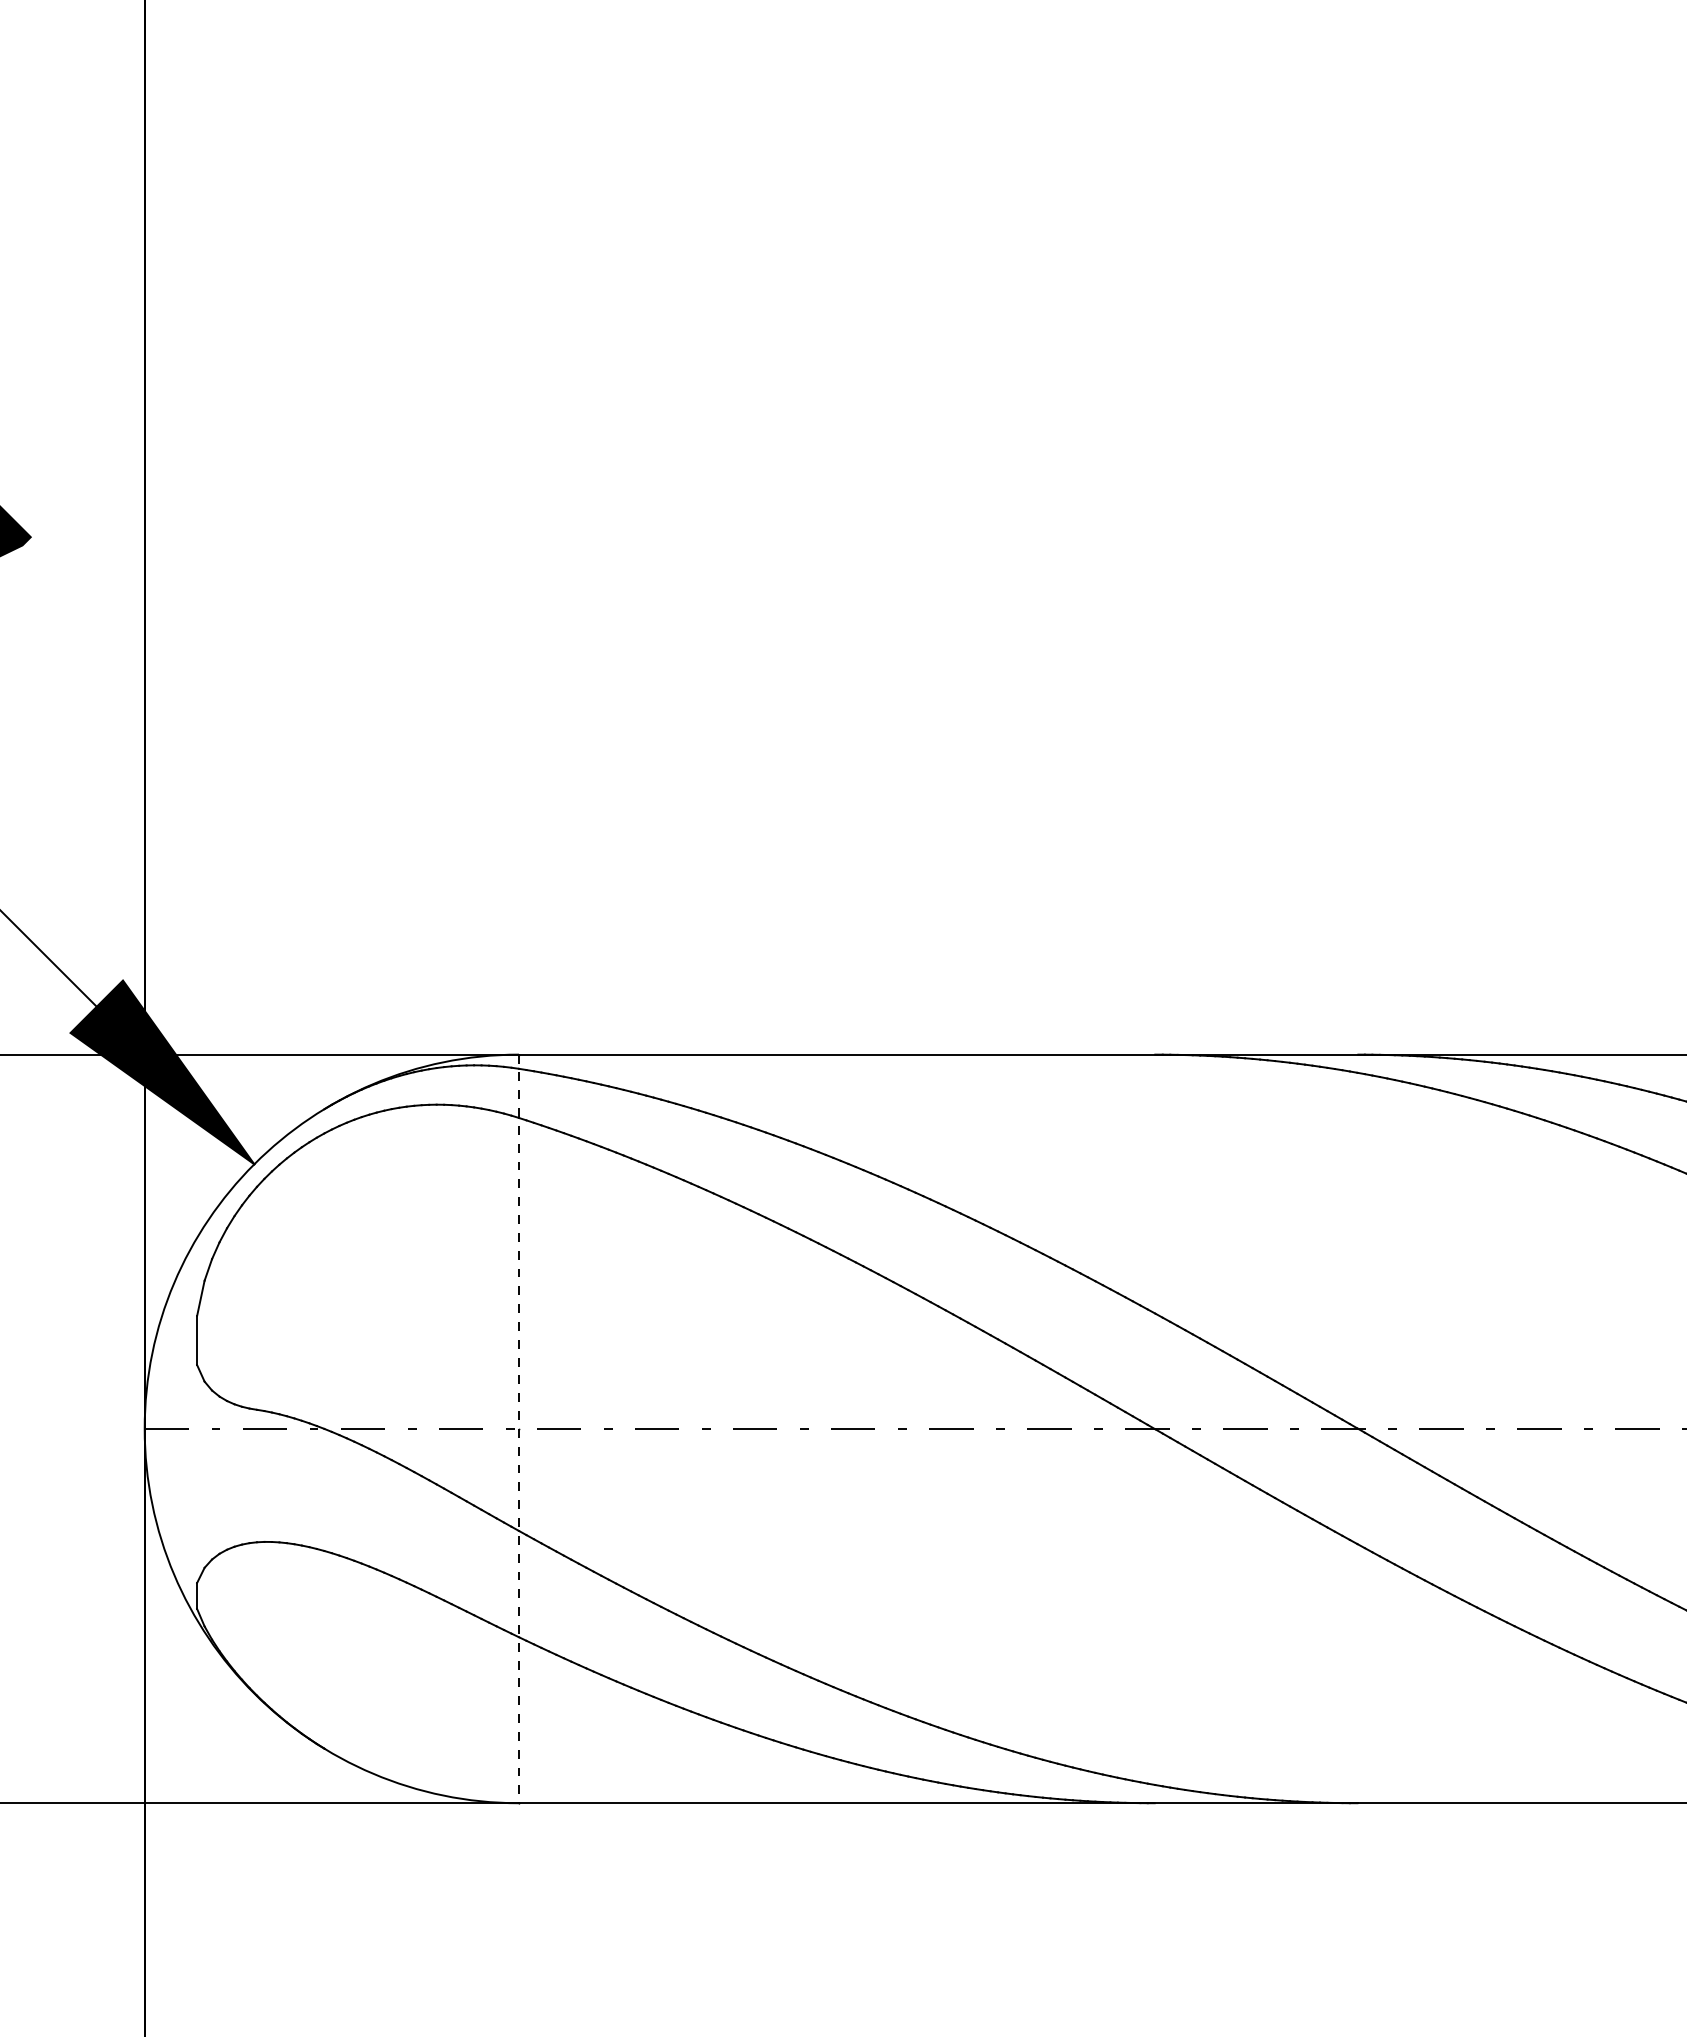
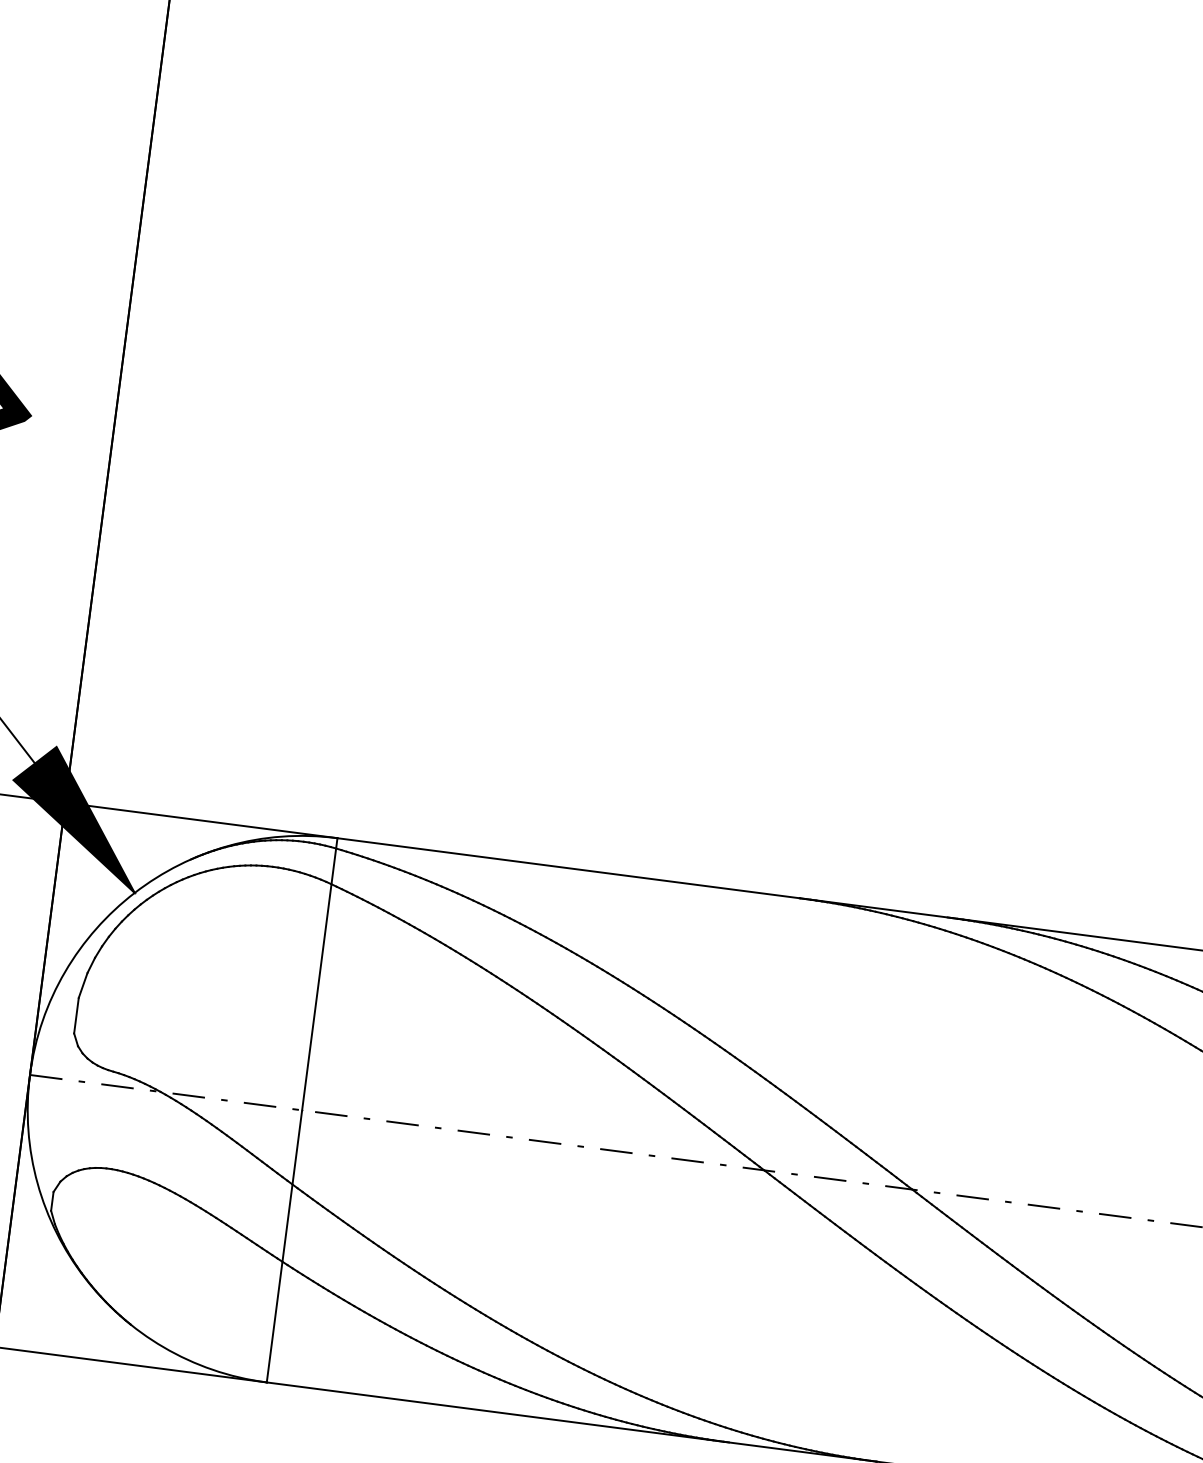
line: (519, 1429) -> (302, 1110), dashed -> solid

